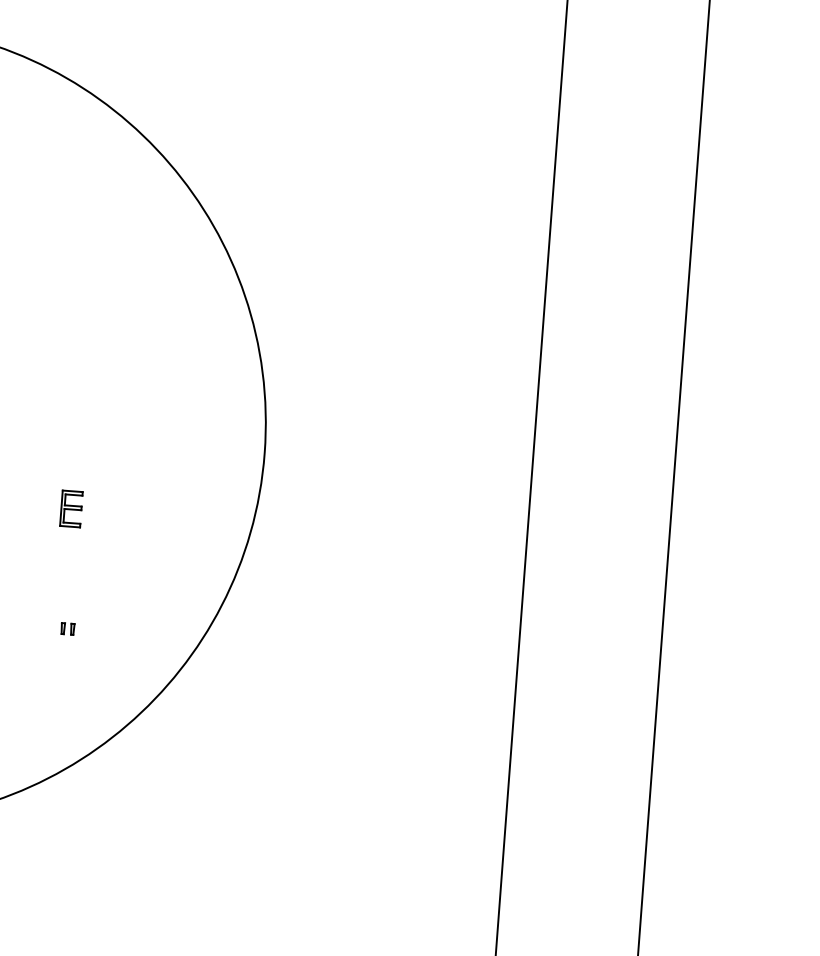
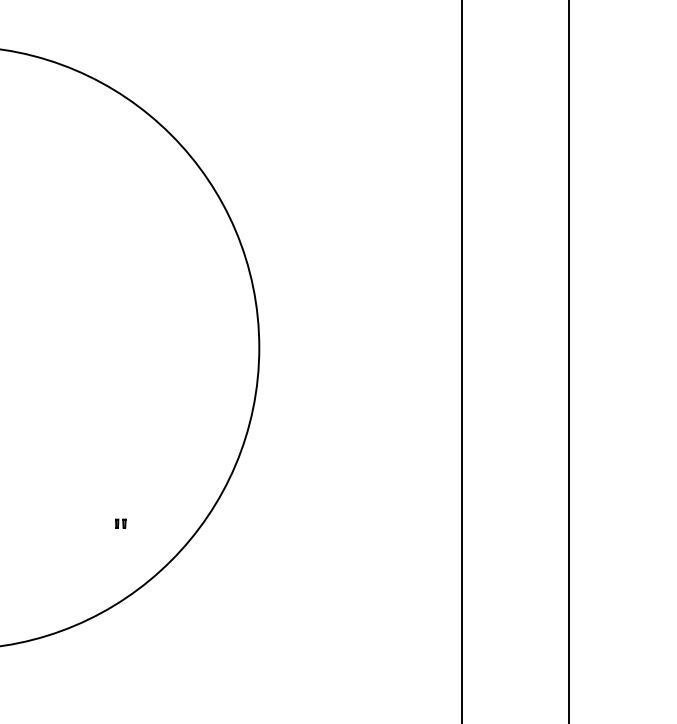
part: (71, 508) -> (116, 400), removed
part: (67, 628) -> (120, 523), moved

